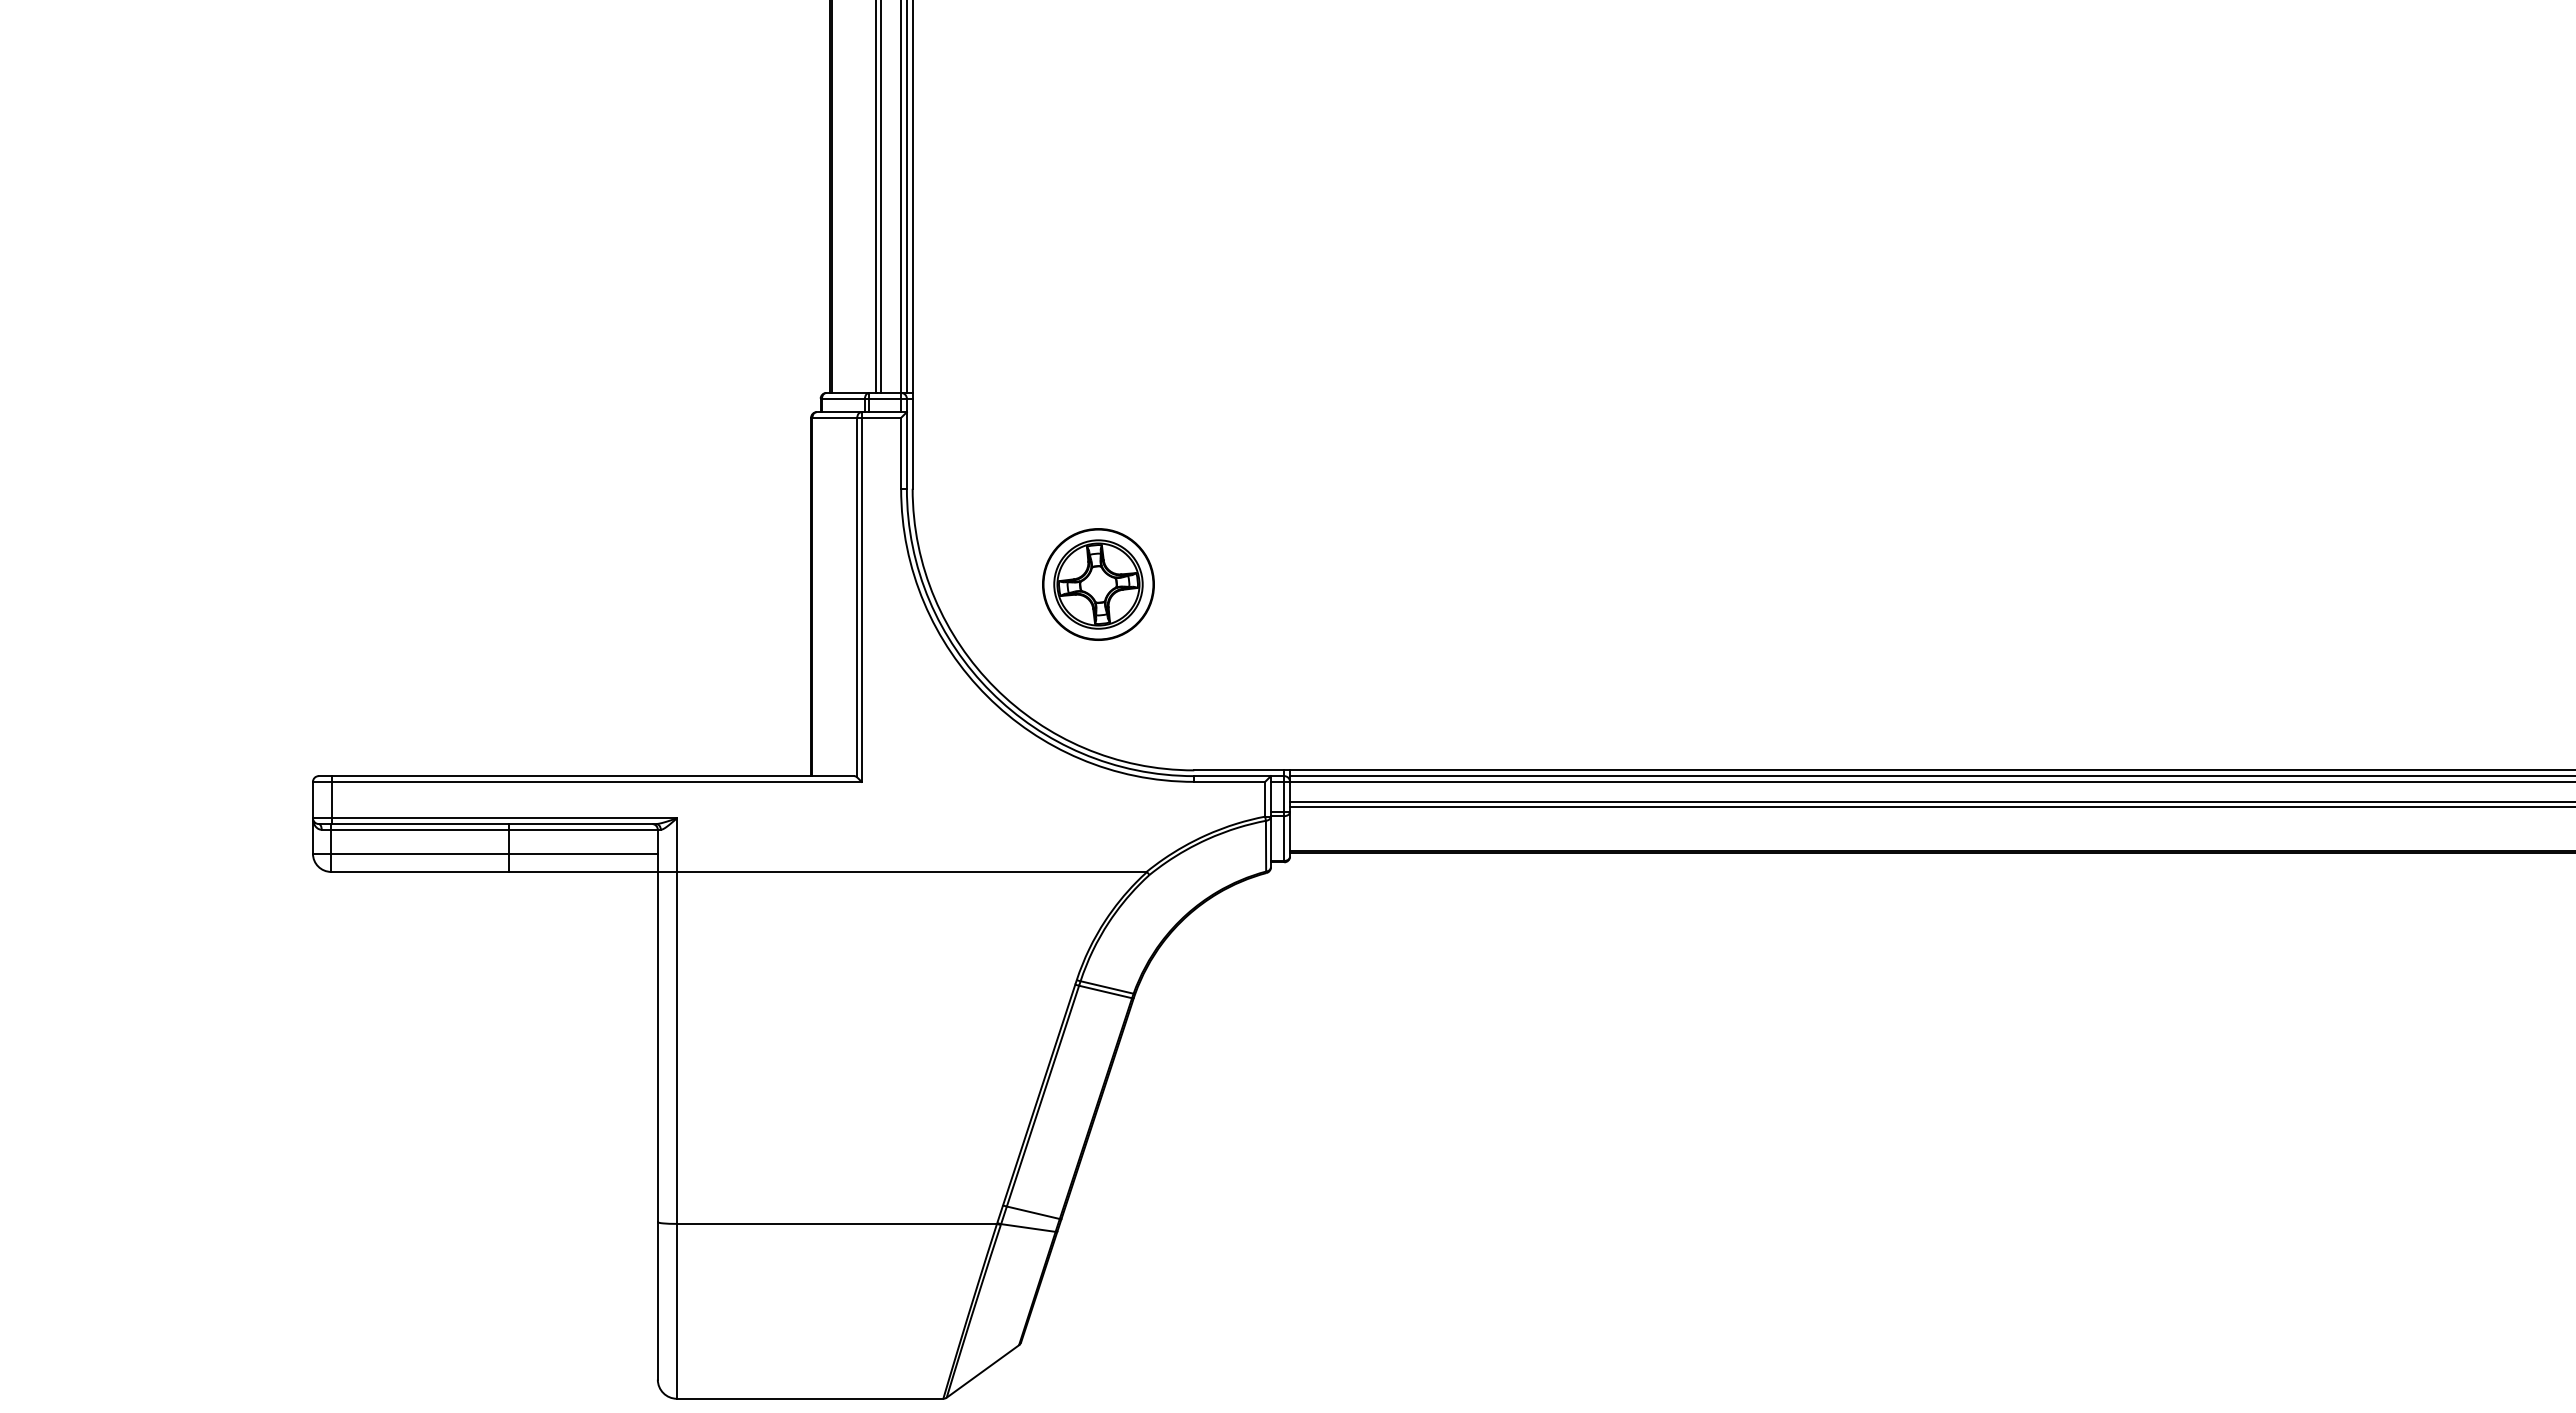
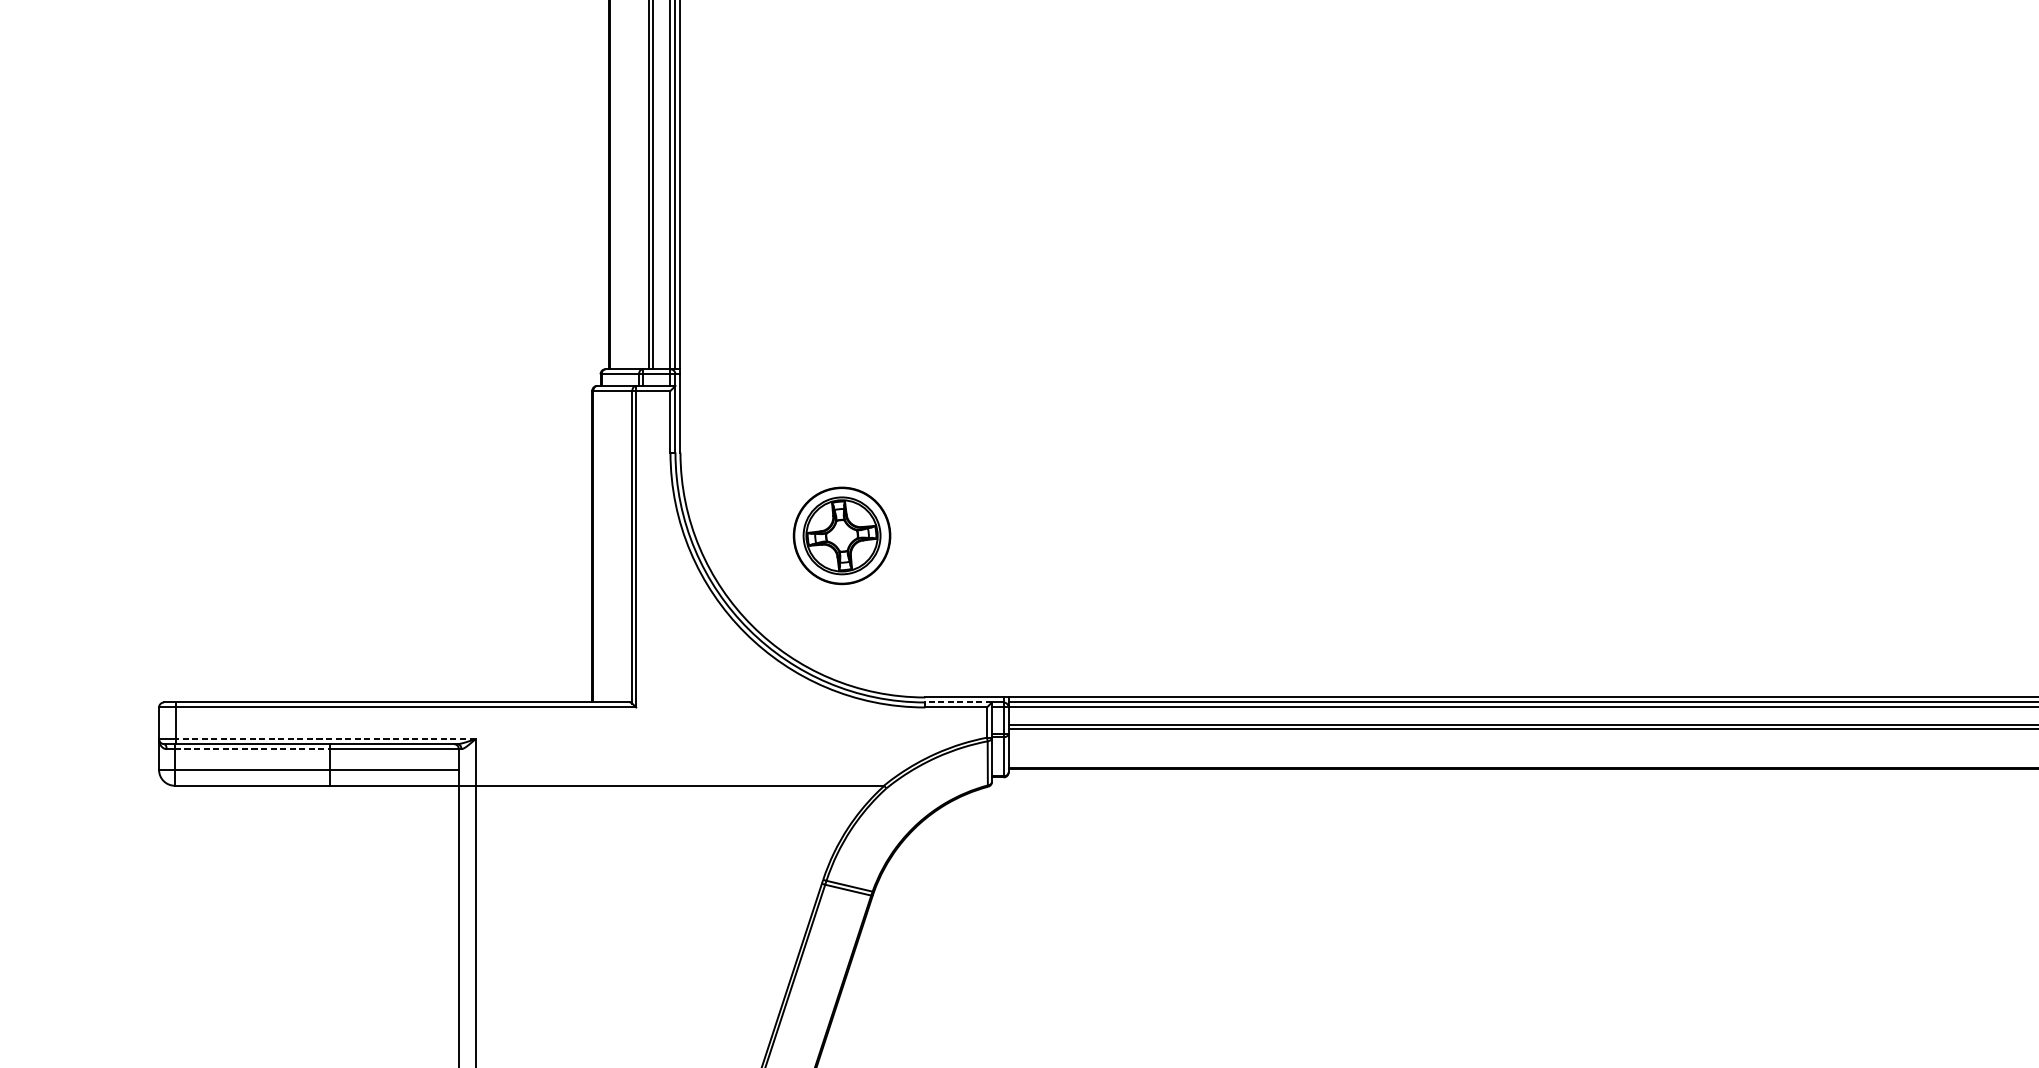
line: (1232, 776) -> (958, 702), solid -> dashed
line: (504, 818) -> (325, 739), solid -> dashed
line: (420, 829) -> (252, 748), solid -> dashed

